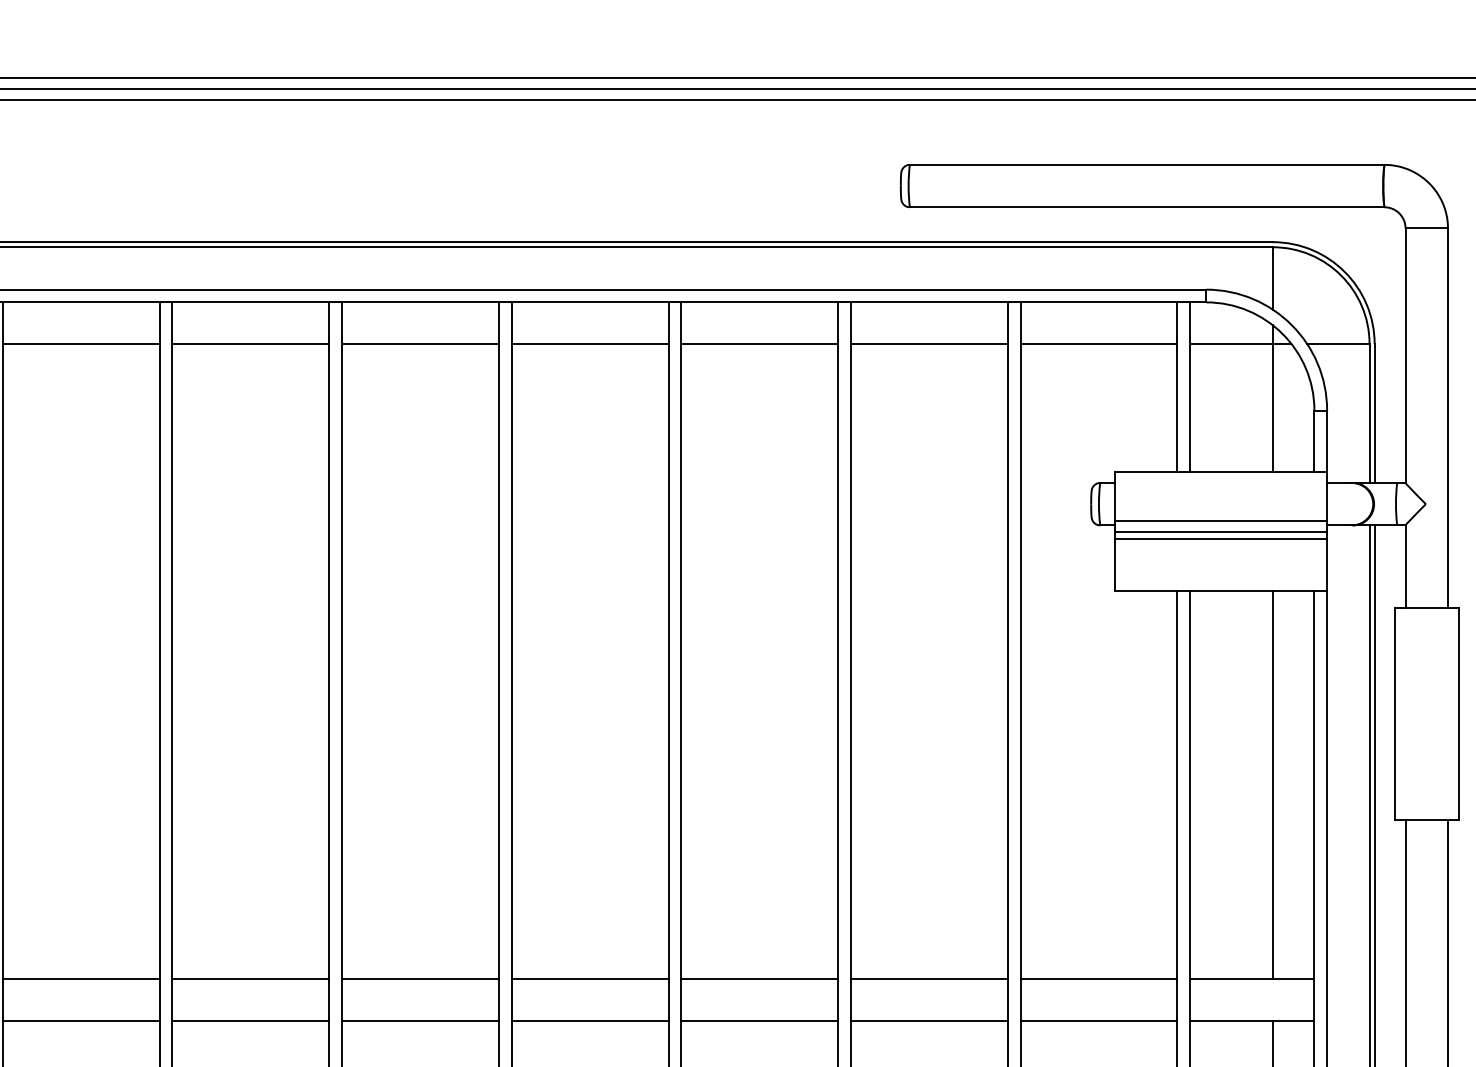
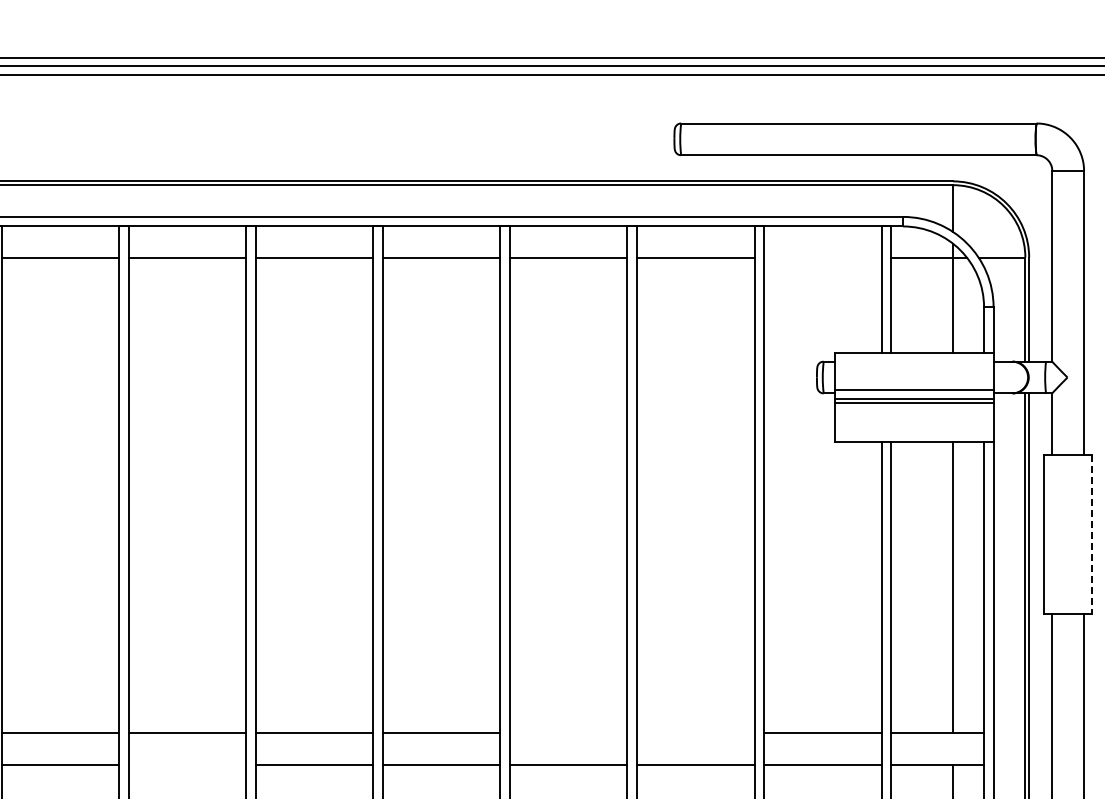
line: (1098, 343) -> (822, 257), removed
line: (1459, 713) -> (1092, 534), solid -> dashed
line: (759, 978) -> (568, 732), removed
line: (928, 978) -> (695, 732), removed
line: (250, 1020) -> (187, 764), removed

